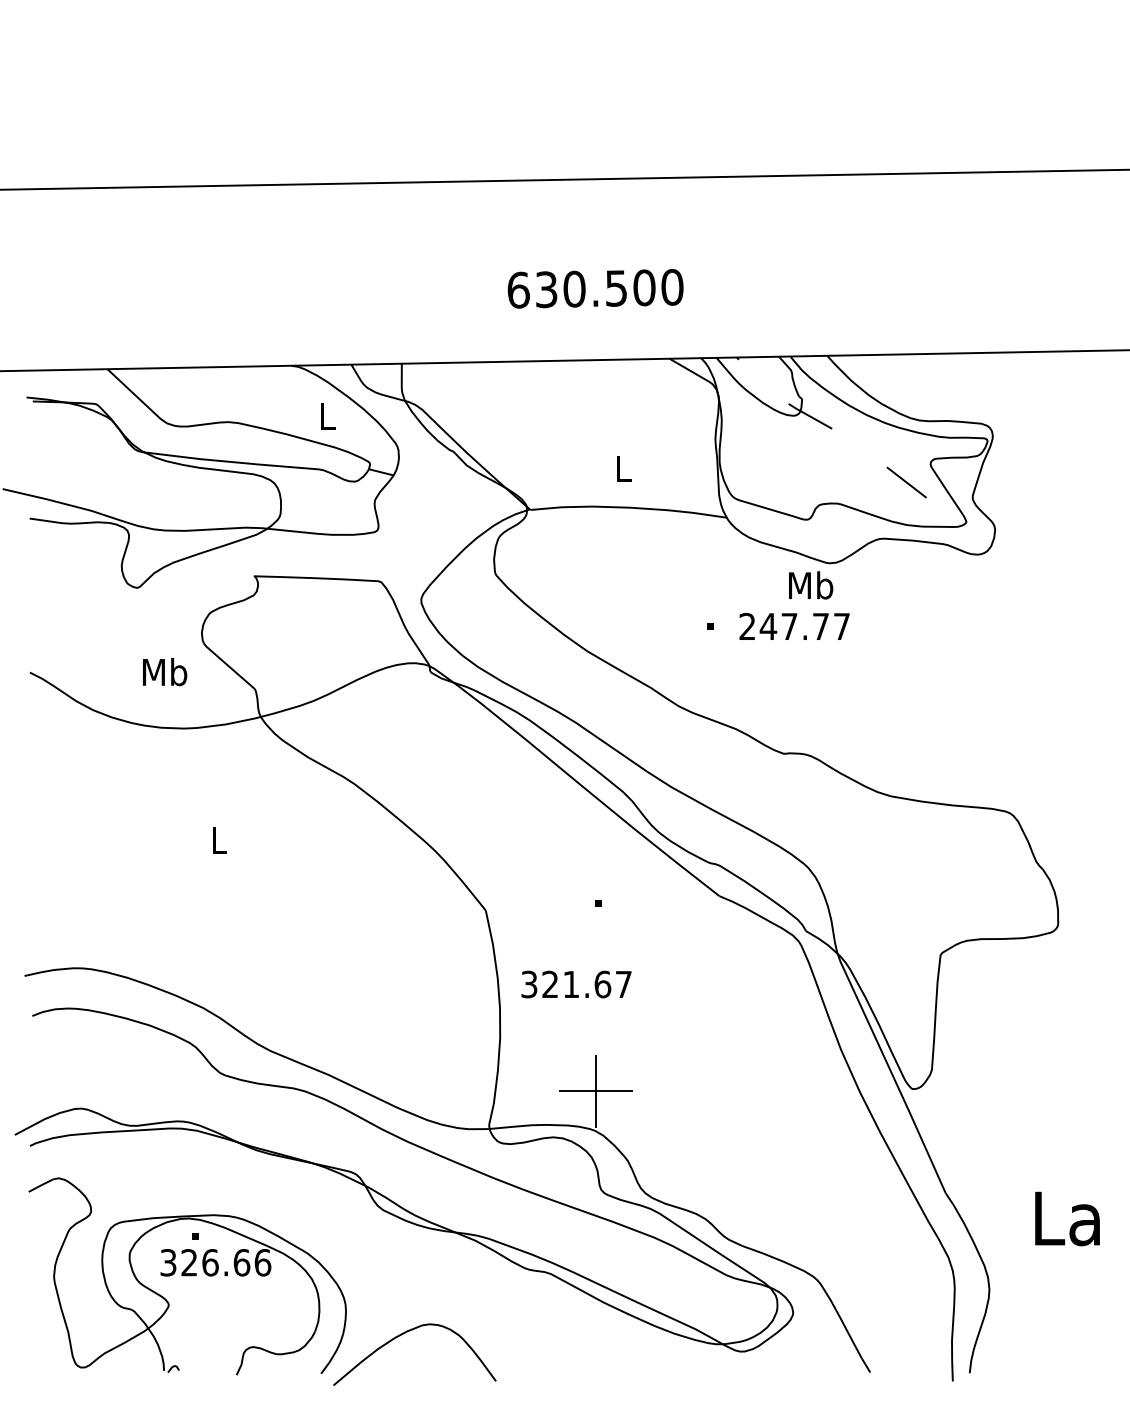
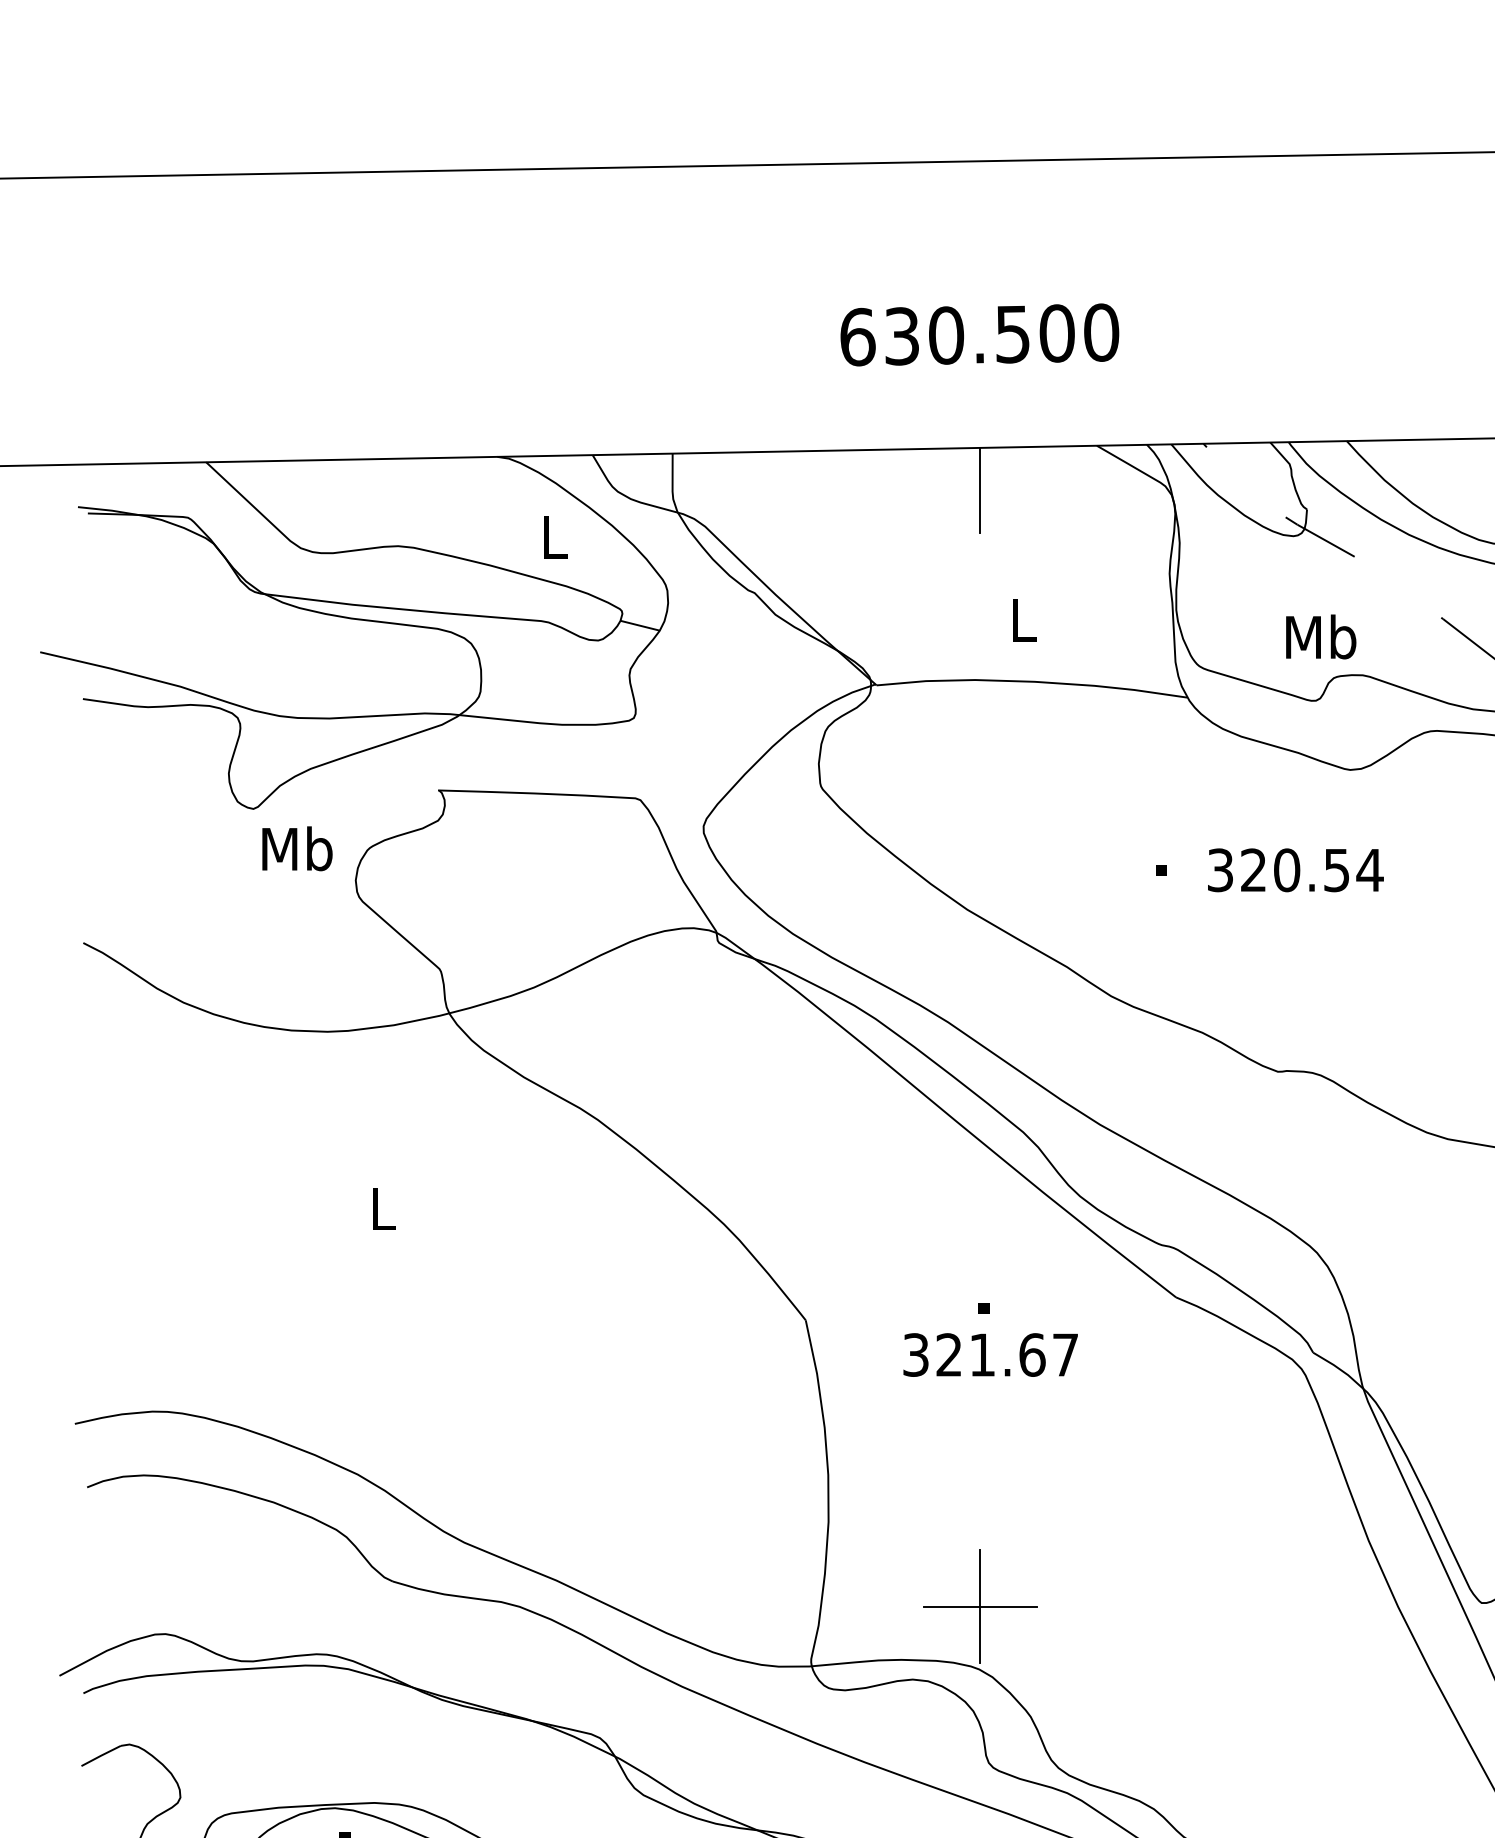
line: (595, 386) -> (979, 489), added
text: (811, 585) -> (1321, 637), moved
text: (794, 626) -> (1294, 870), 247.77 -> 320.54
text: (165, 672) -> (298, 849), moved
text: (576, 984) -> (990, 1354), moved

